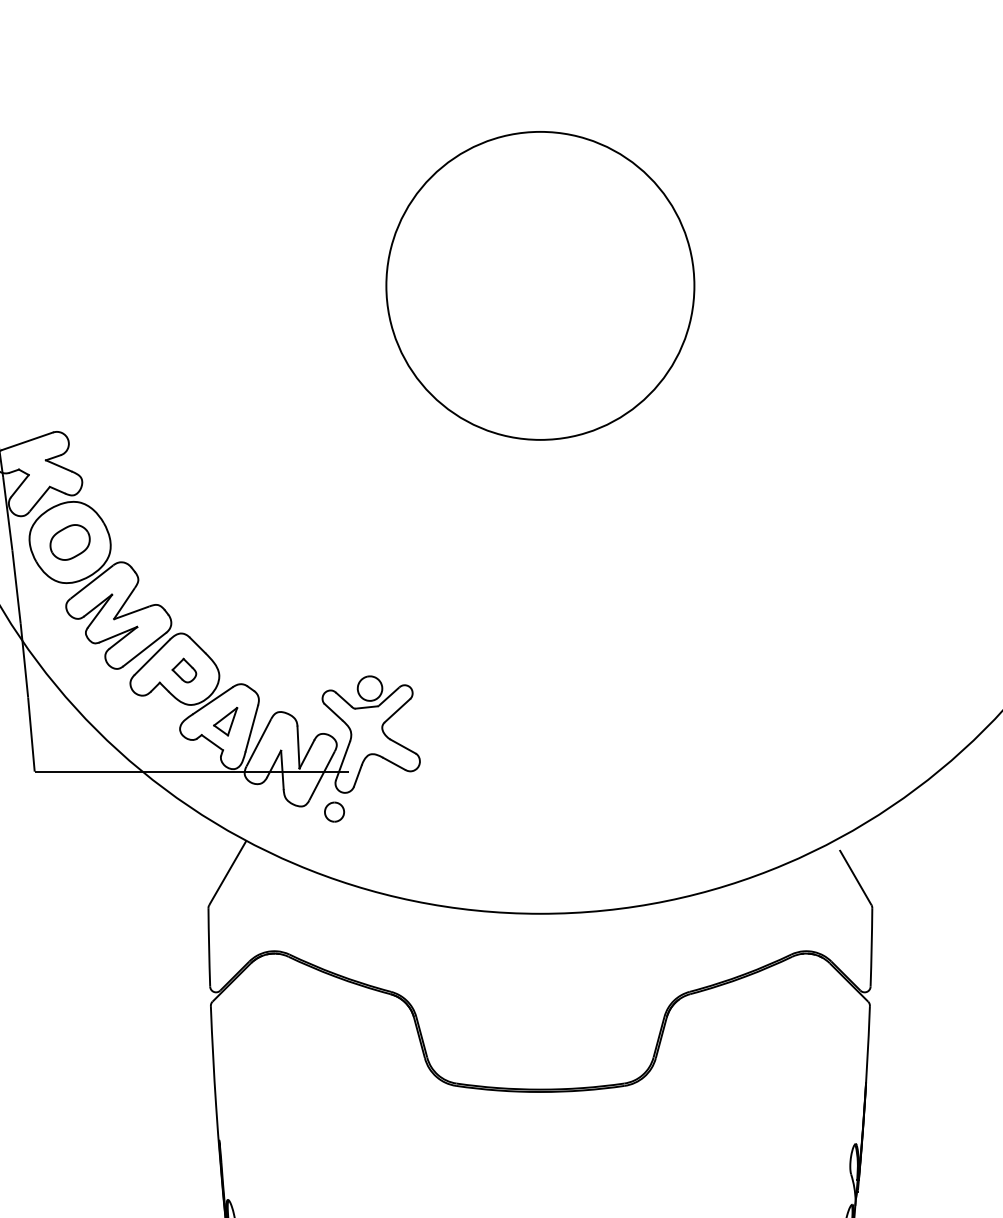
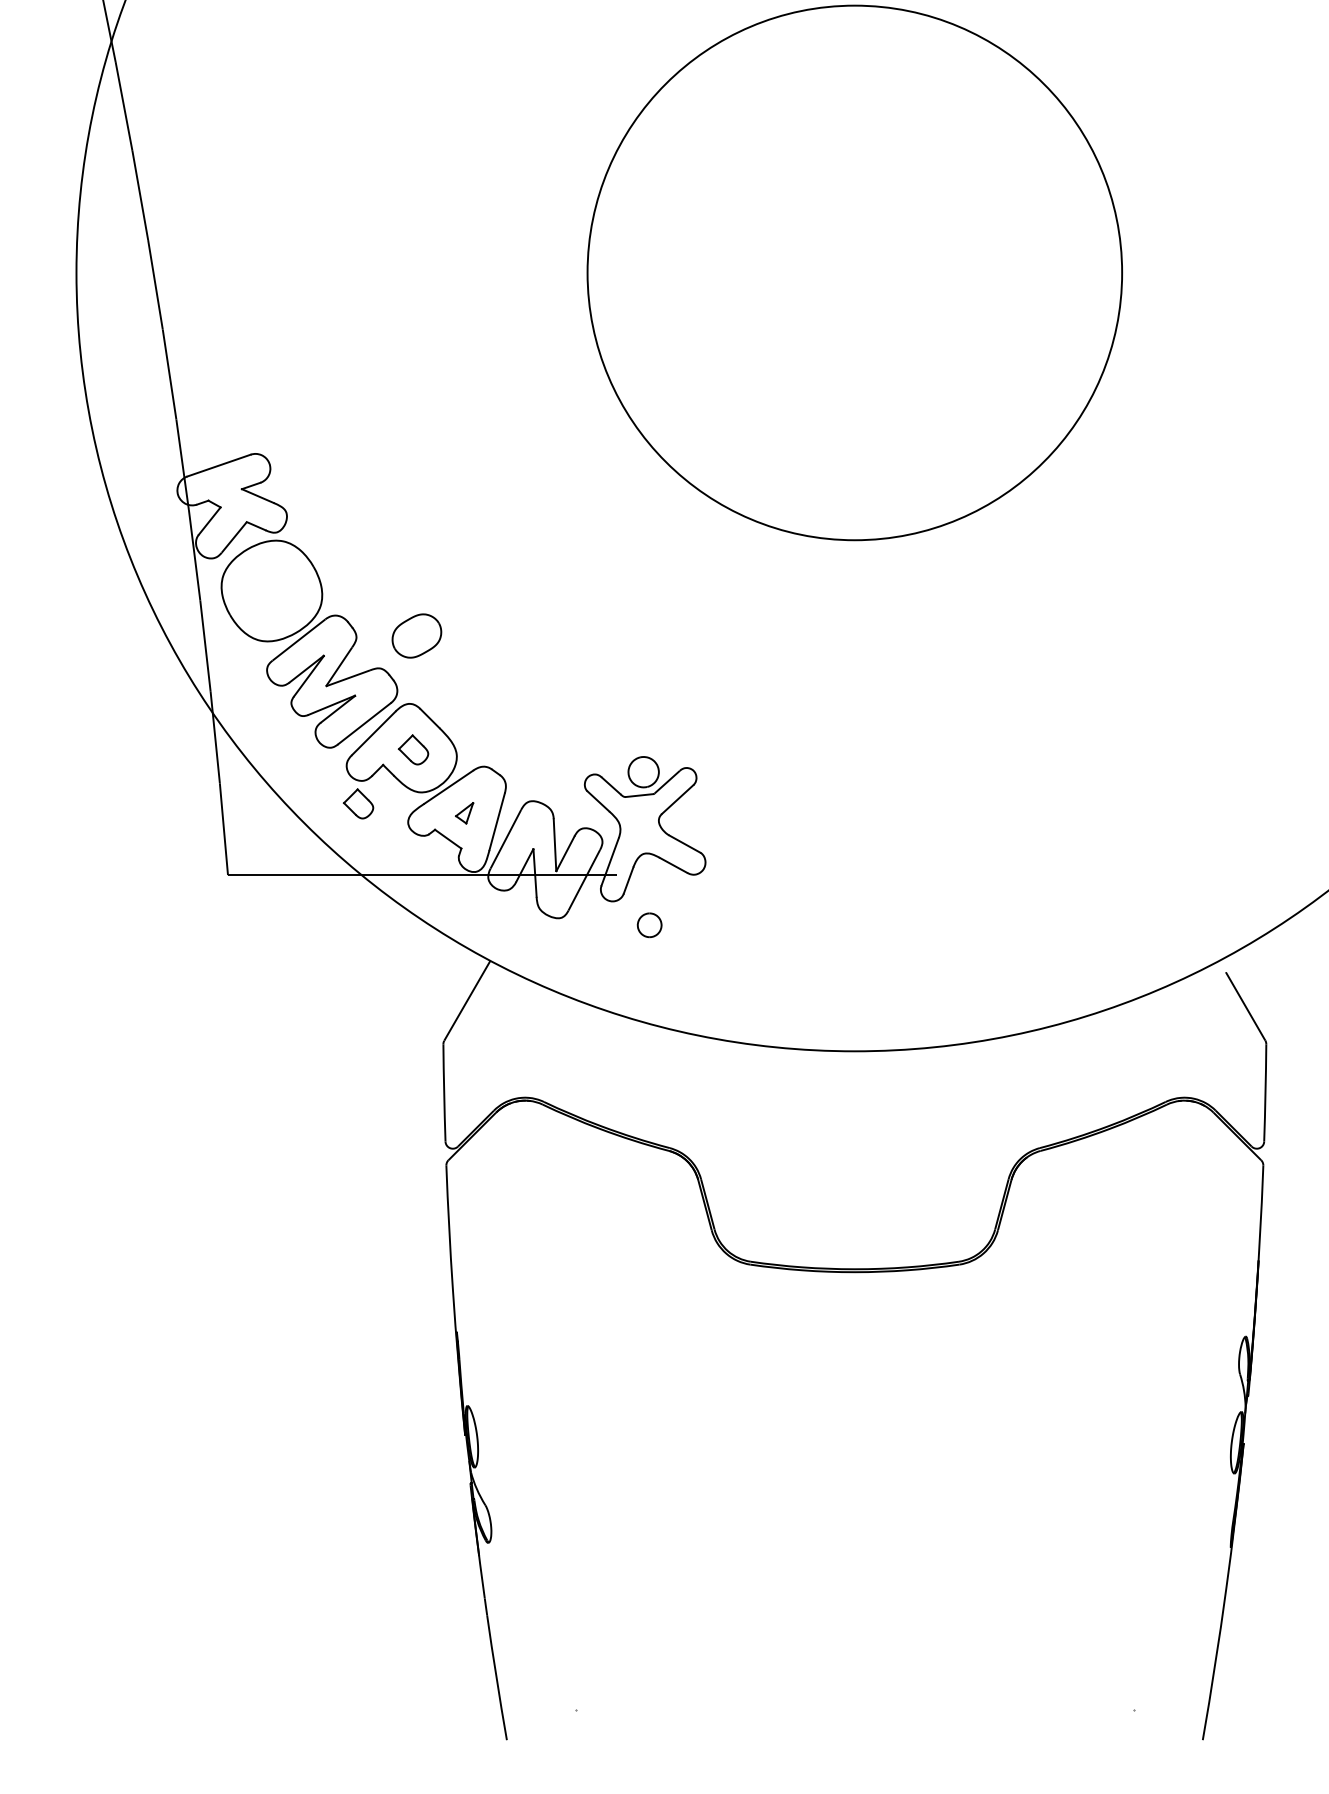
circle: (540, 285) -> (854, 272), size x1.4
part: (69, 542) -> (416, 635), moved
part: (139, 713) -> (358, 803), added
part: (225, 721) -> (464, 813), size x0.6
part: (334, 812) -> (649, 925), moved

